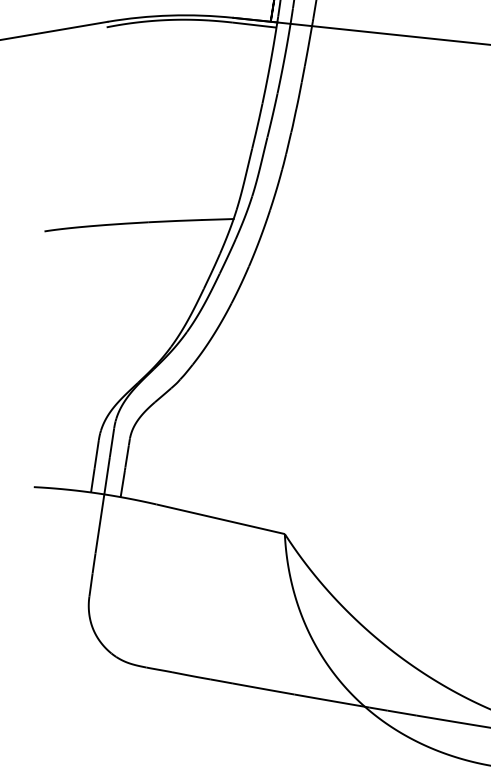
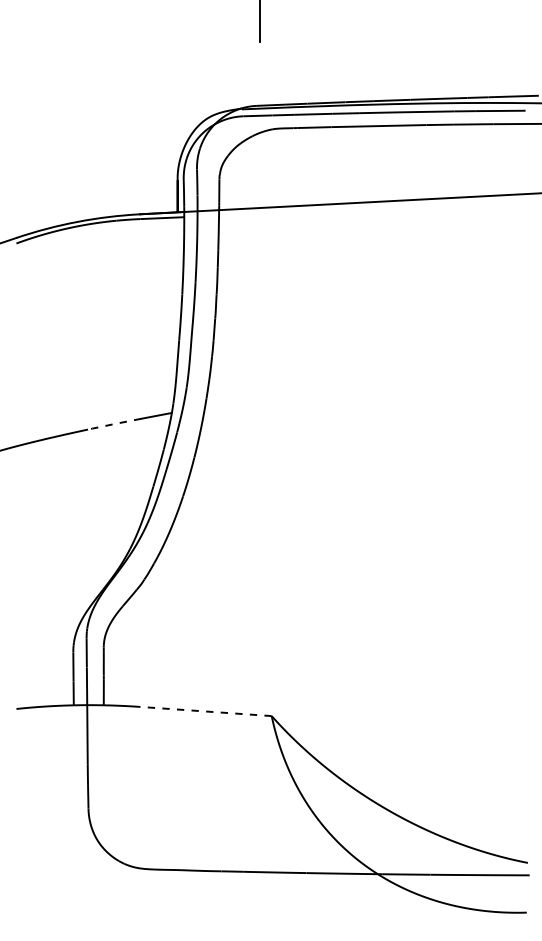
line: (175, 221) -> (114, 424), solid -> dashed
line: (221, 519) -> (206, 711), solid -> dashed

